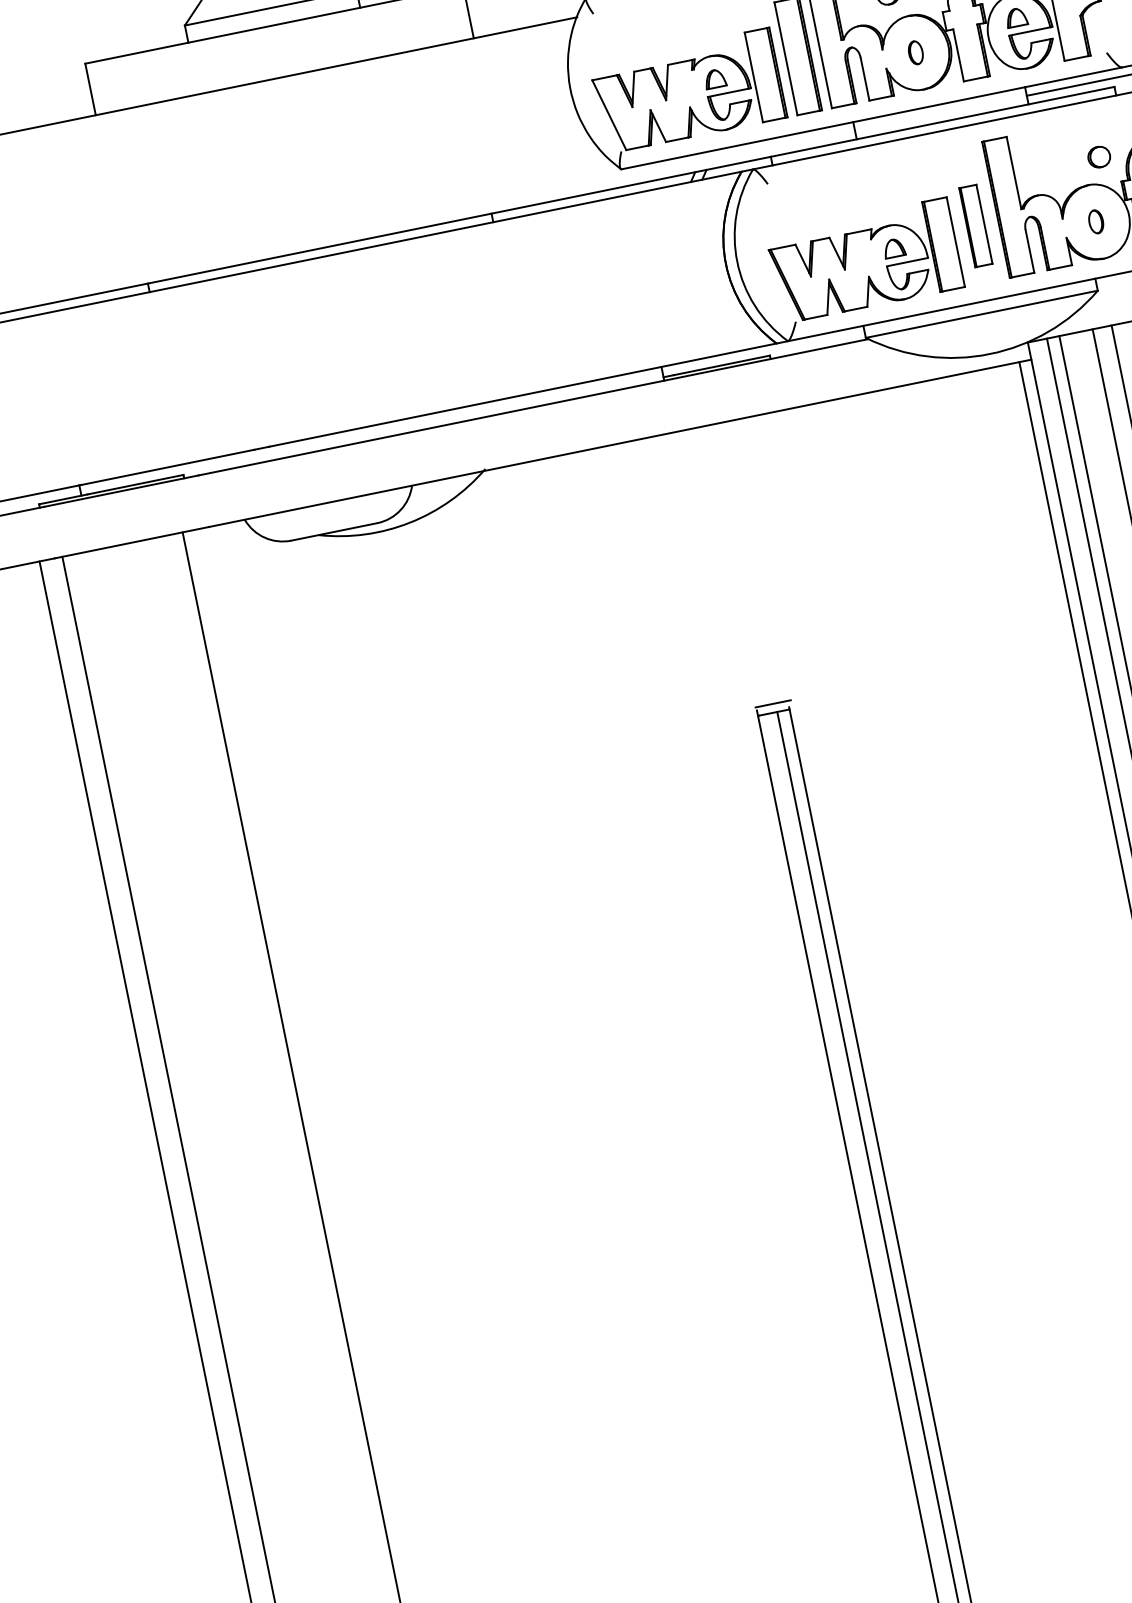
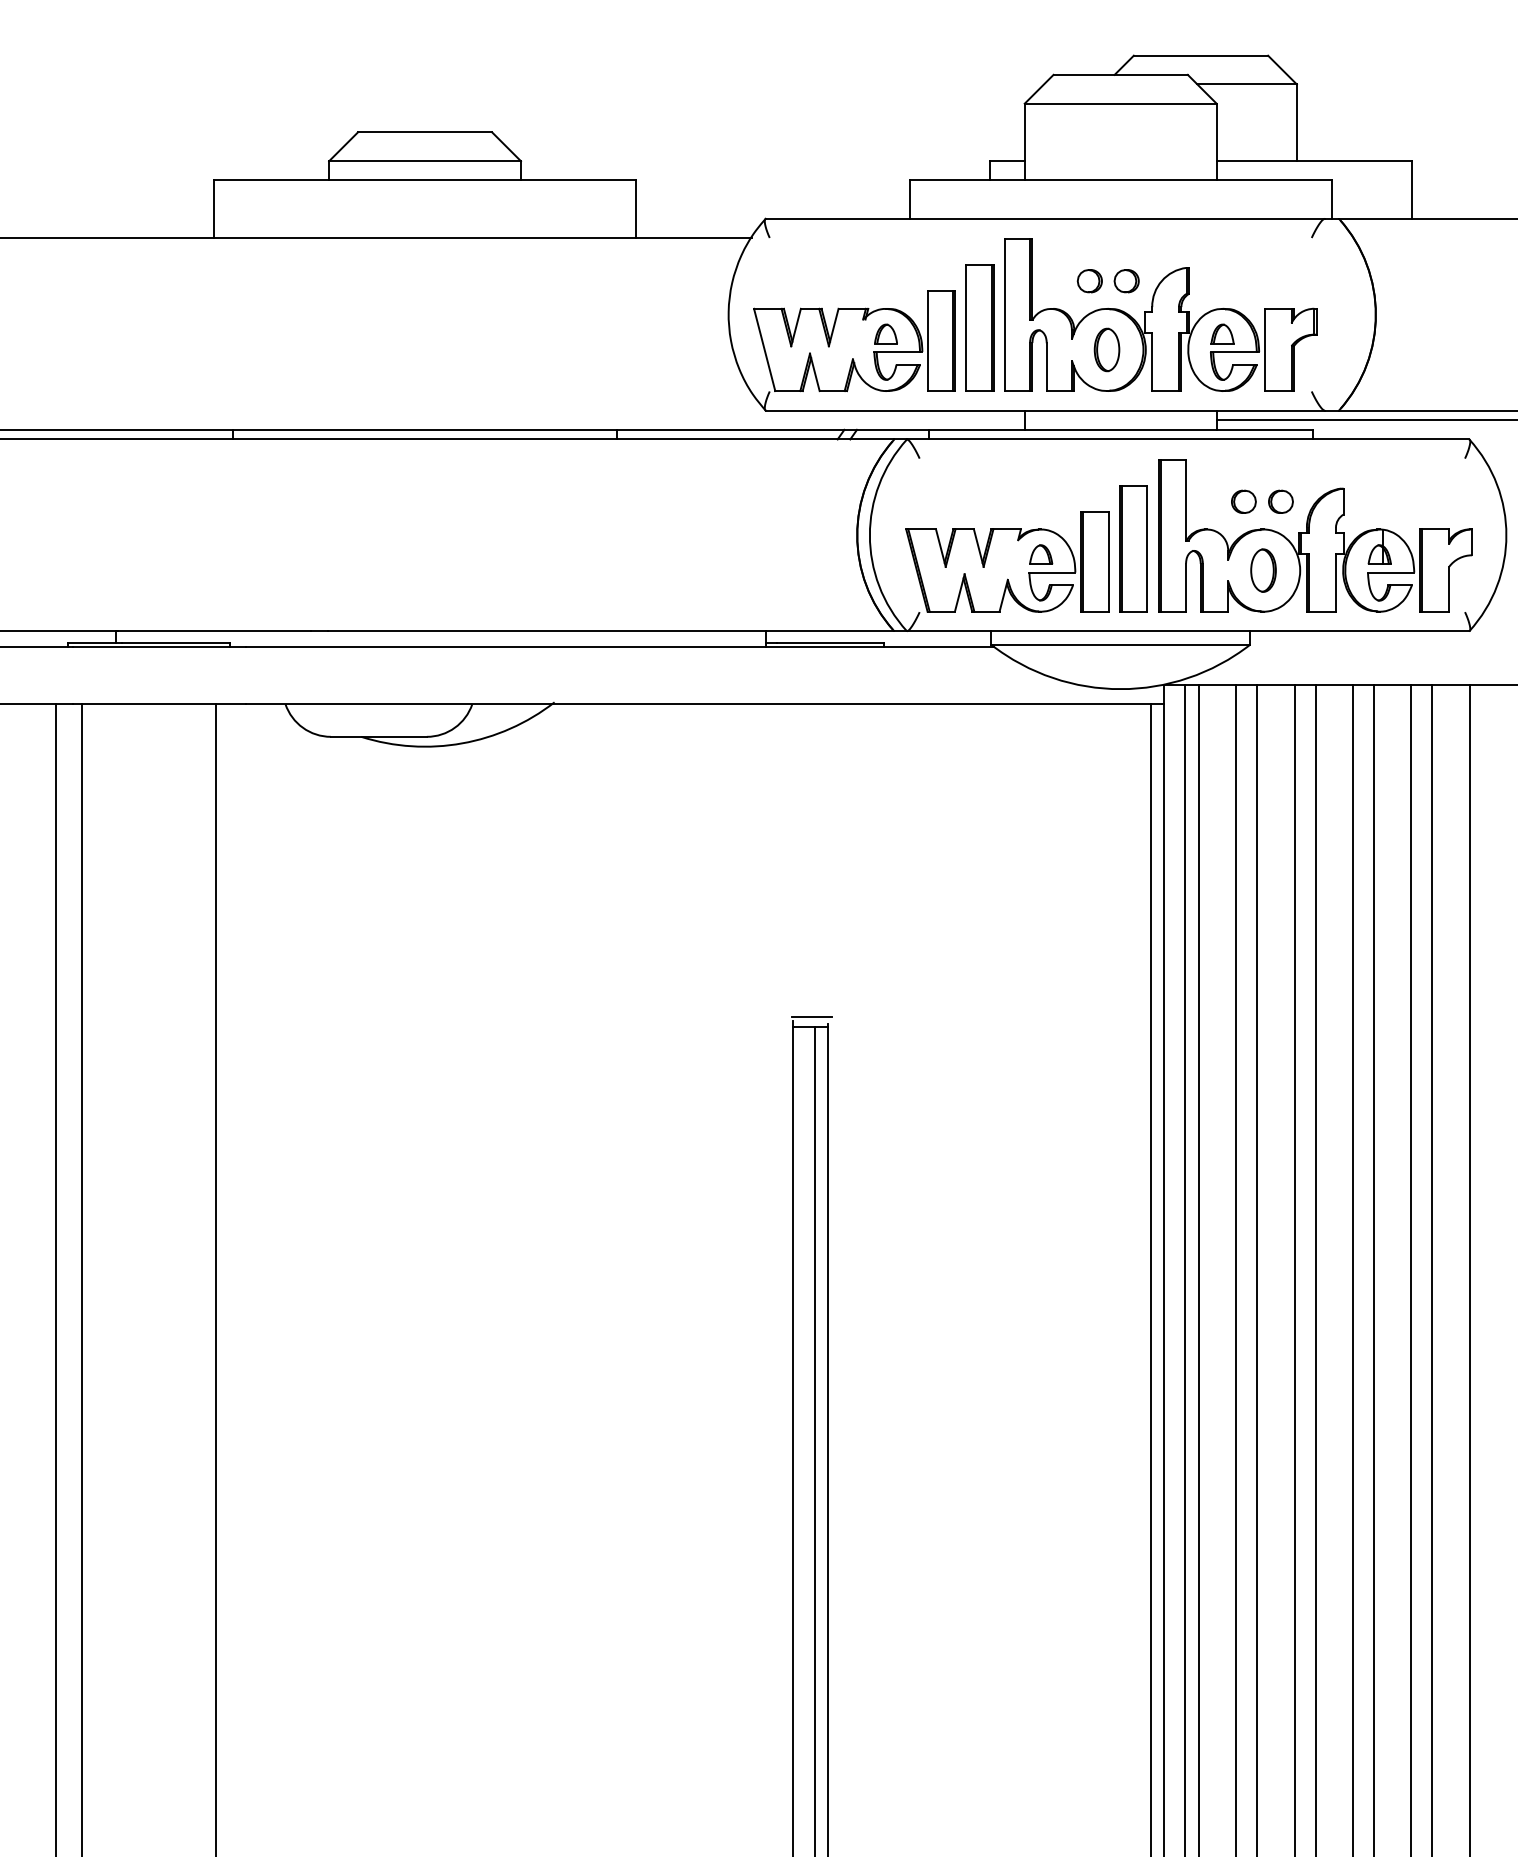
part: (915, 52) -> (1106, 349), size x1.67
part: (1065, 163) -> (1243, 501), added
part: (1096, 221) -> (1263, 570), size x1.67
part: (975, 225) -> (1133, 548), size x1.43

